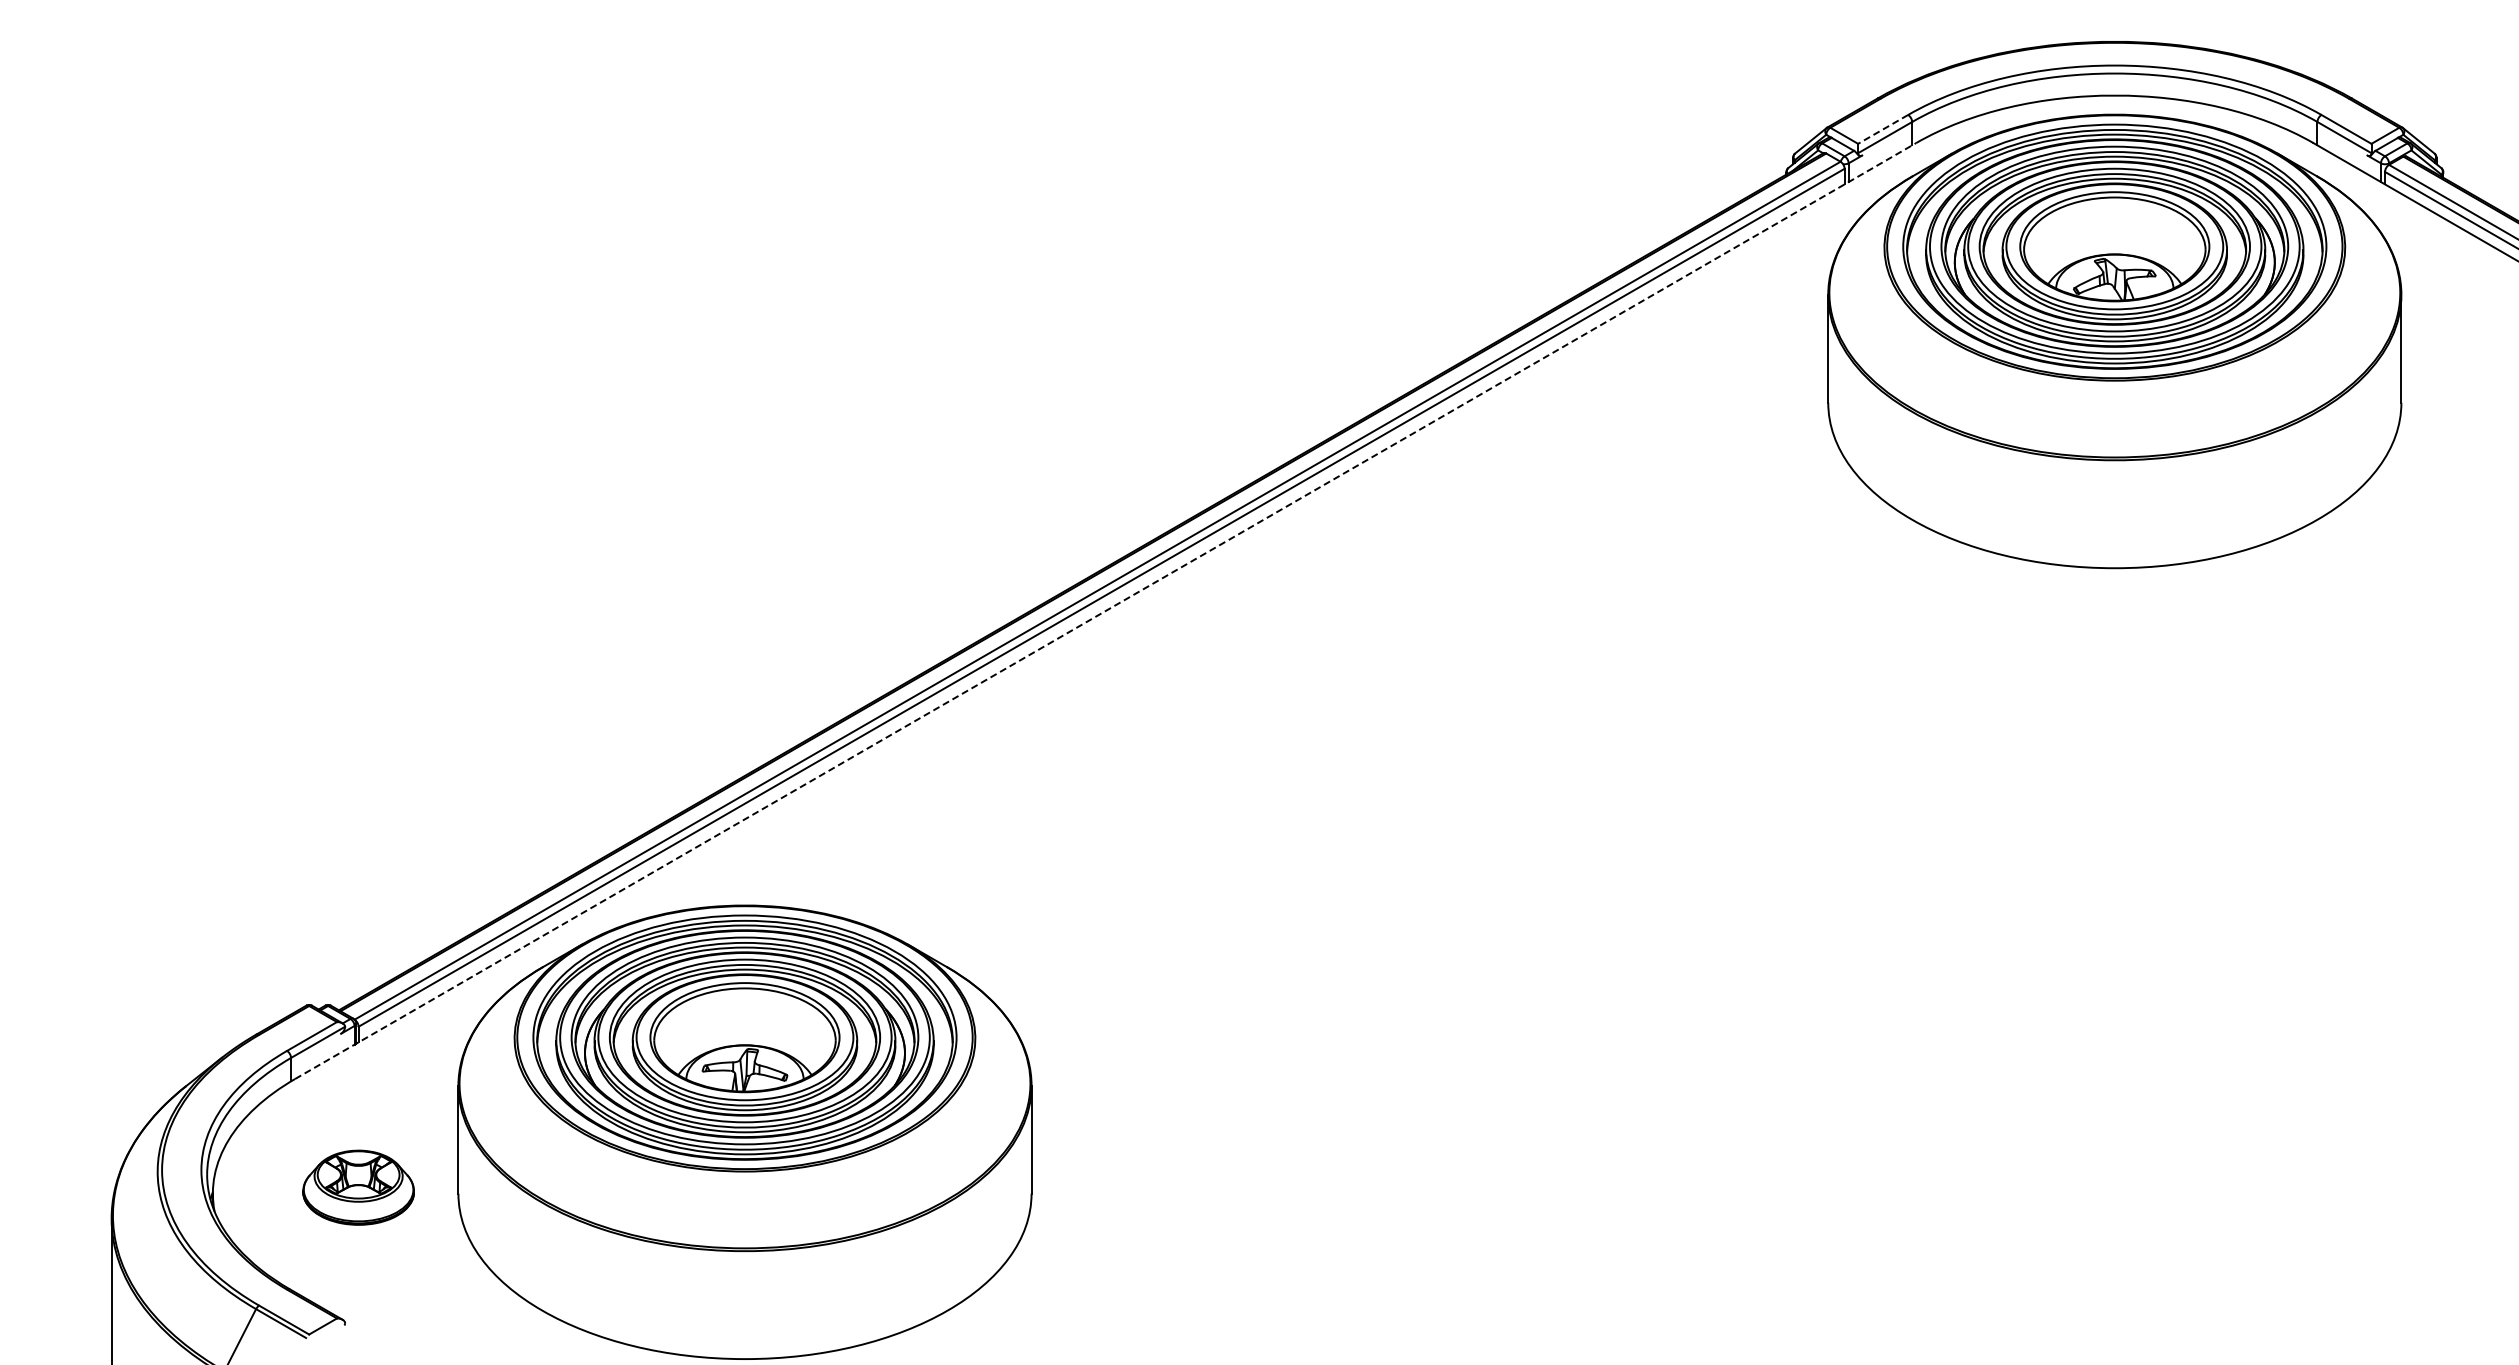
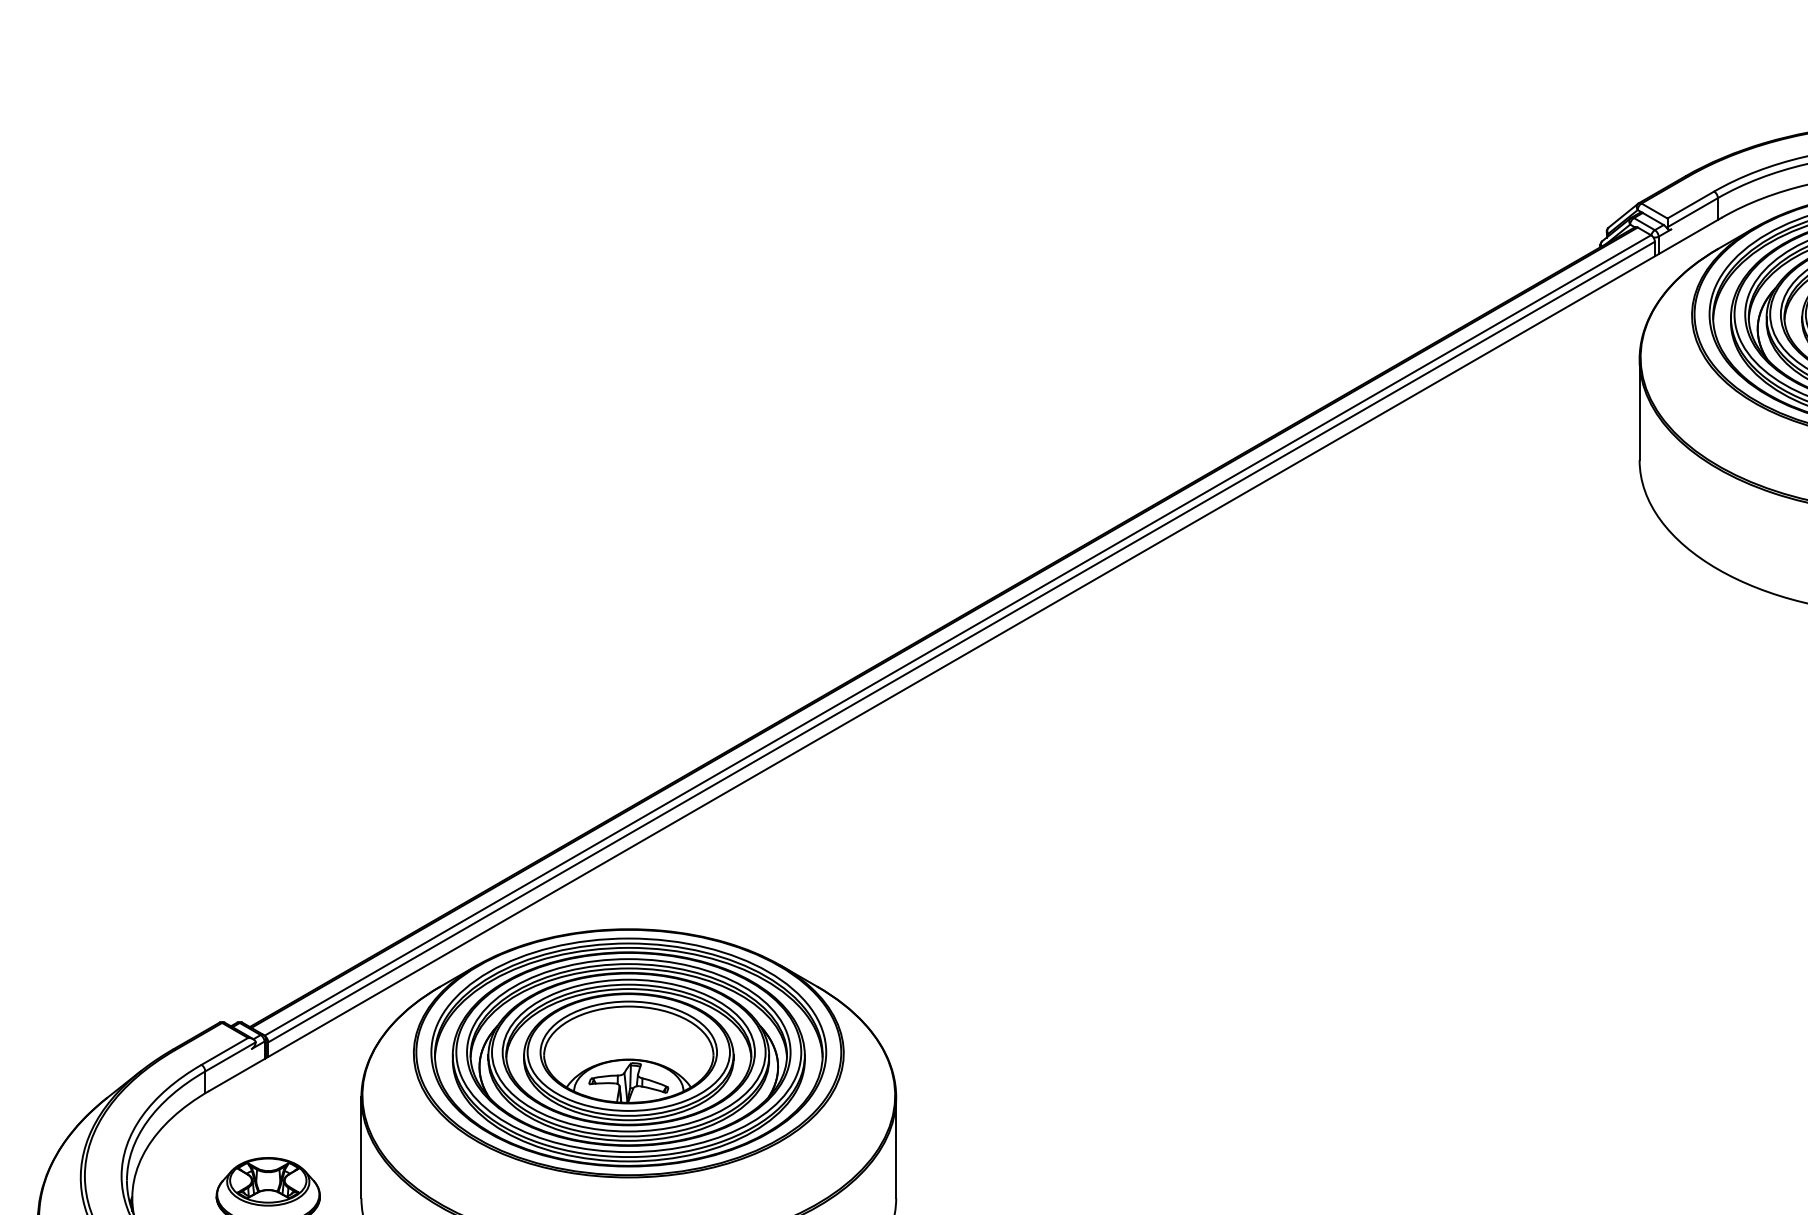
line: (1883, 129) -> (1691, 205), dashed -> solid
line: (1105, 611) -> (965, 654), dashed -> solid

